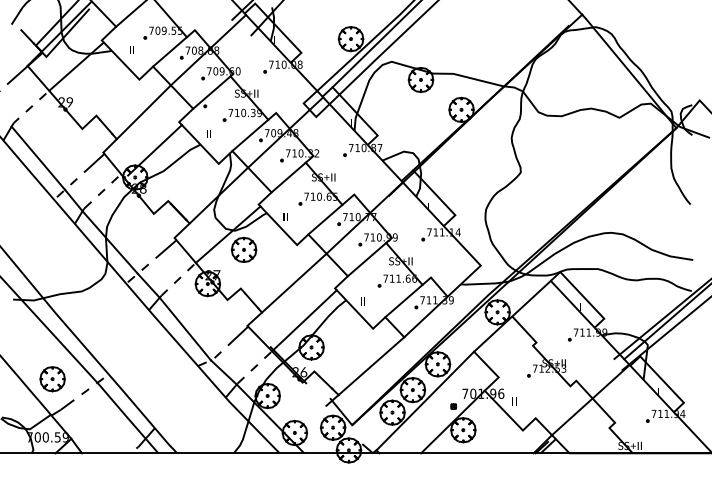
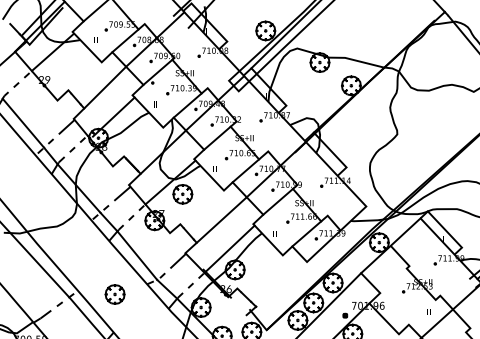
line: (371, 366) -> (281, 284), removed
part: (52, 379) -> (114, 294), moved
text: (514, 401) -> (428, 311), moved

